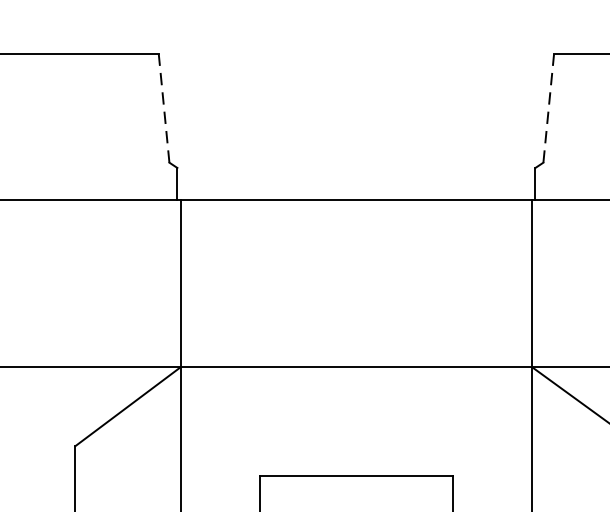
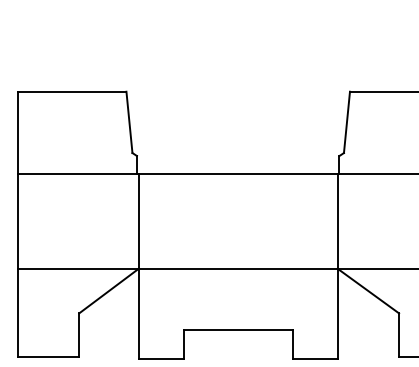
line: (164, 108) -> (129, 122), dashed -> solid
line: (547, 108) -> (346, 122), dashed -> solid

